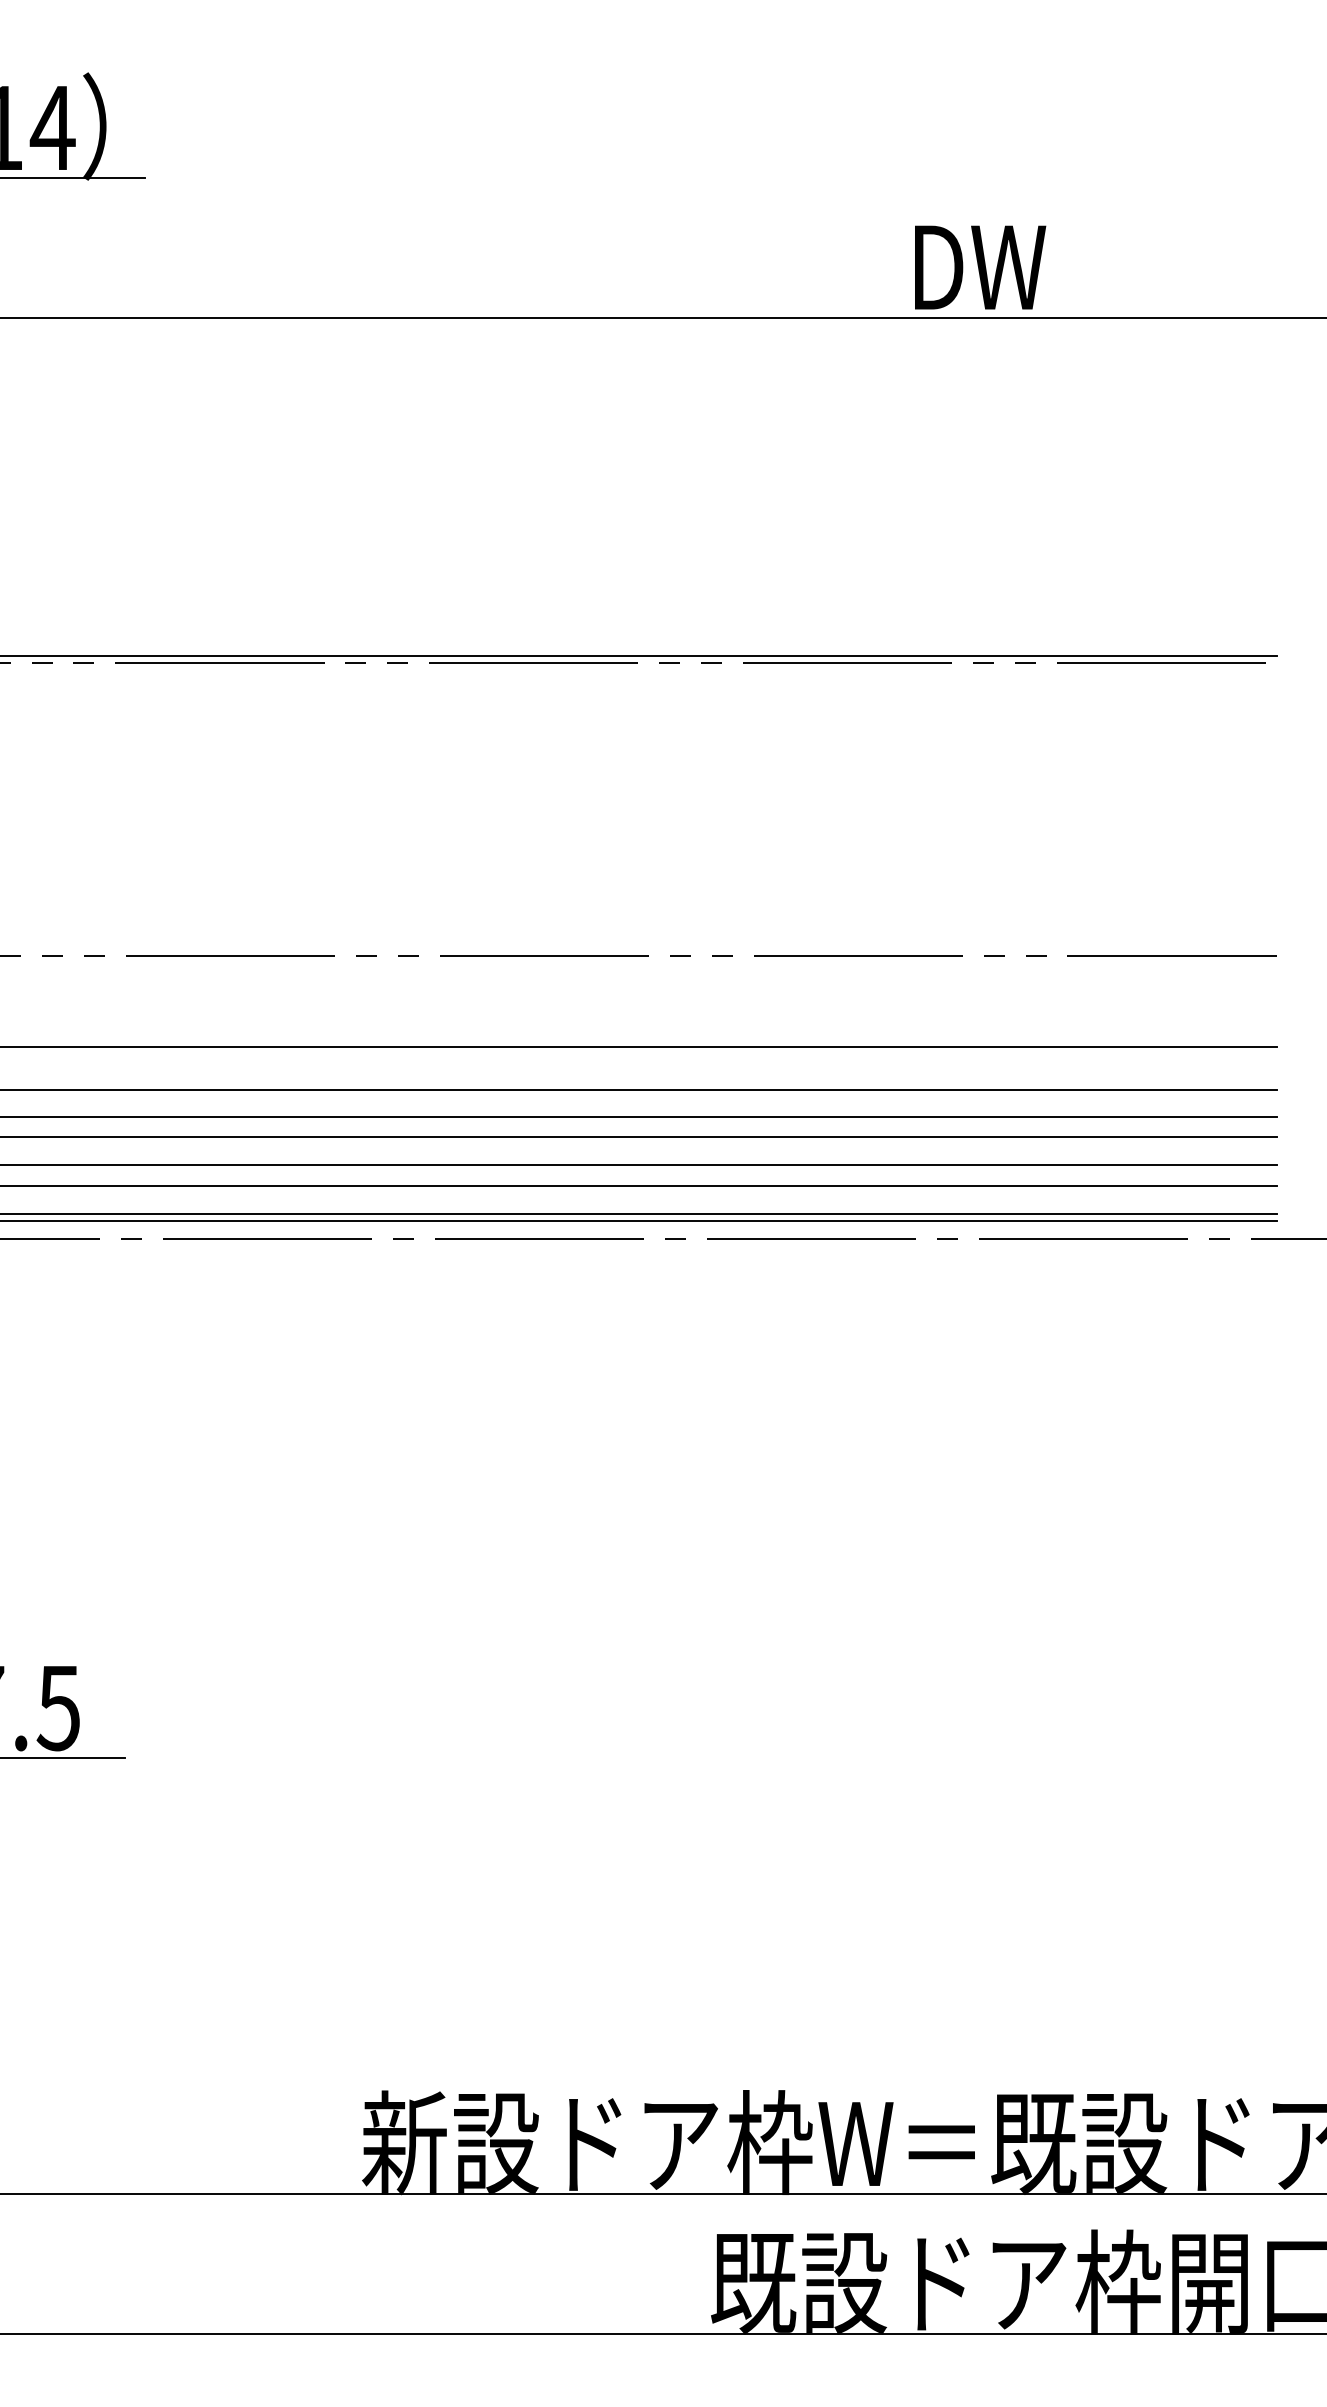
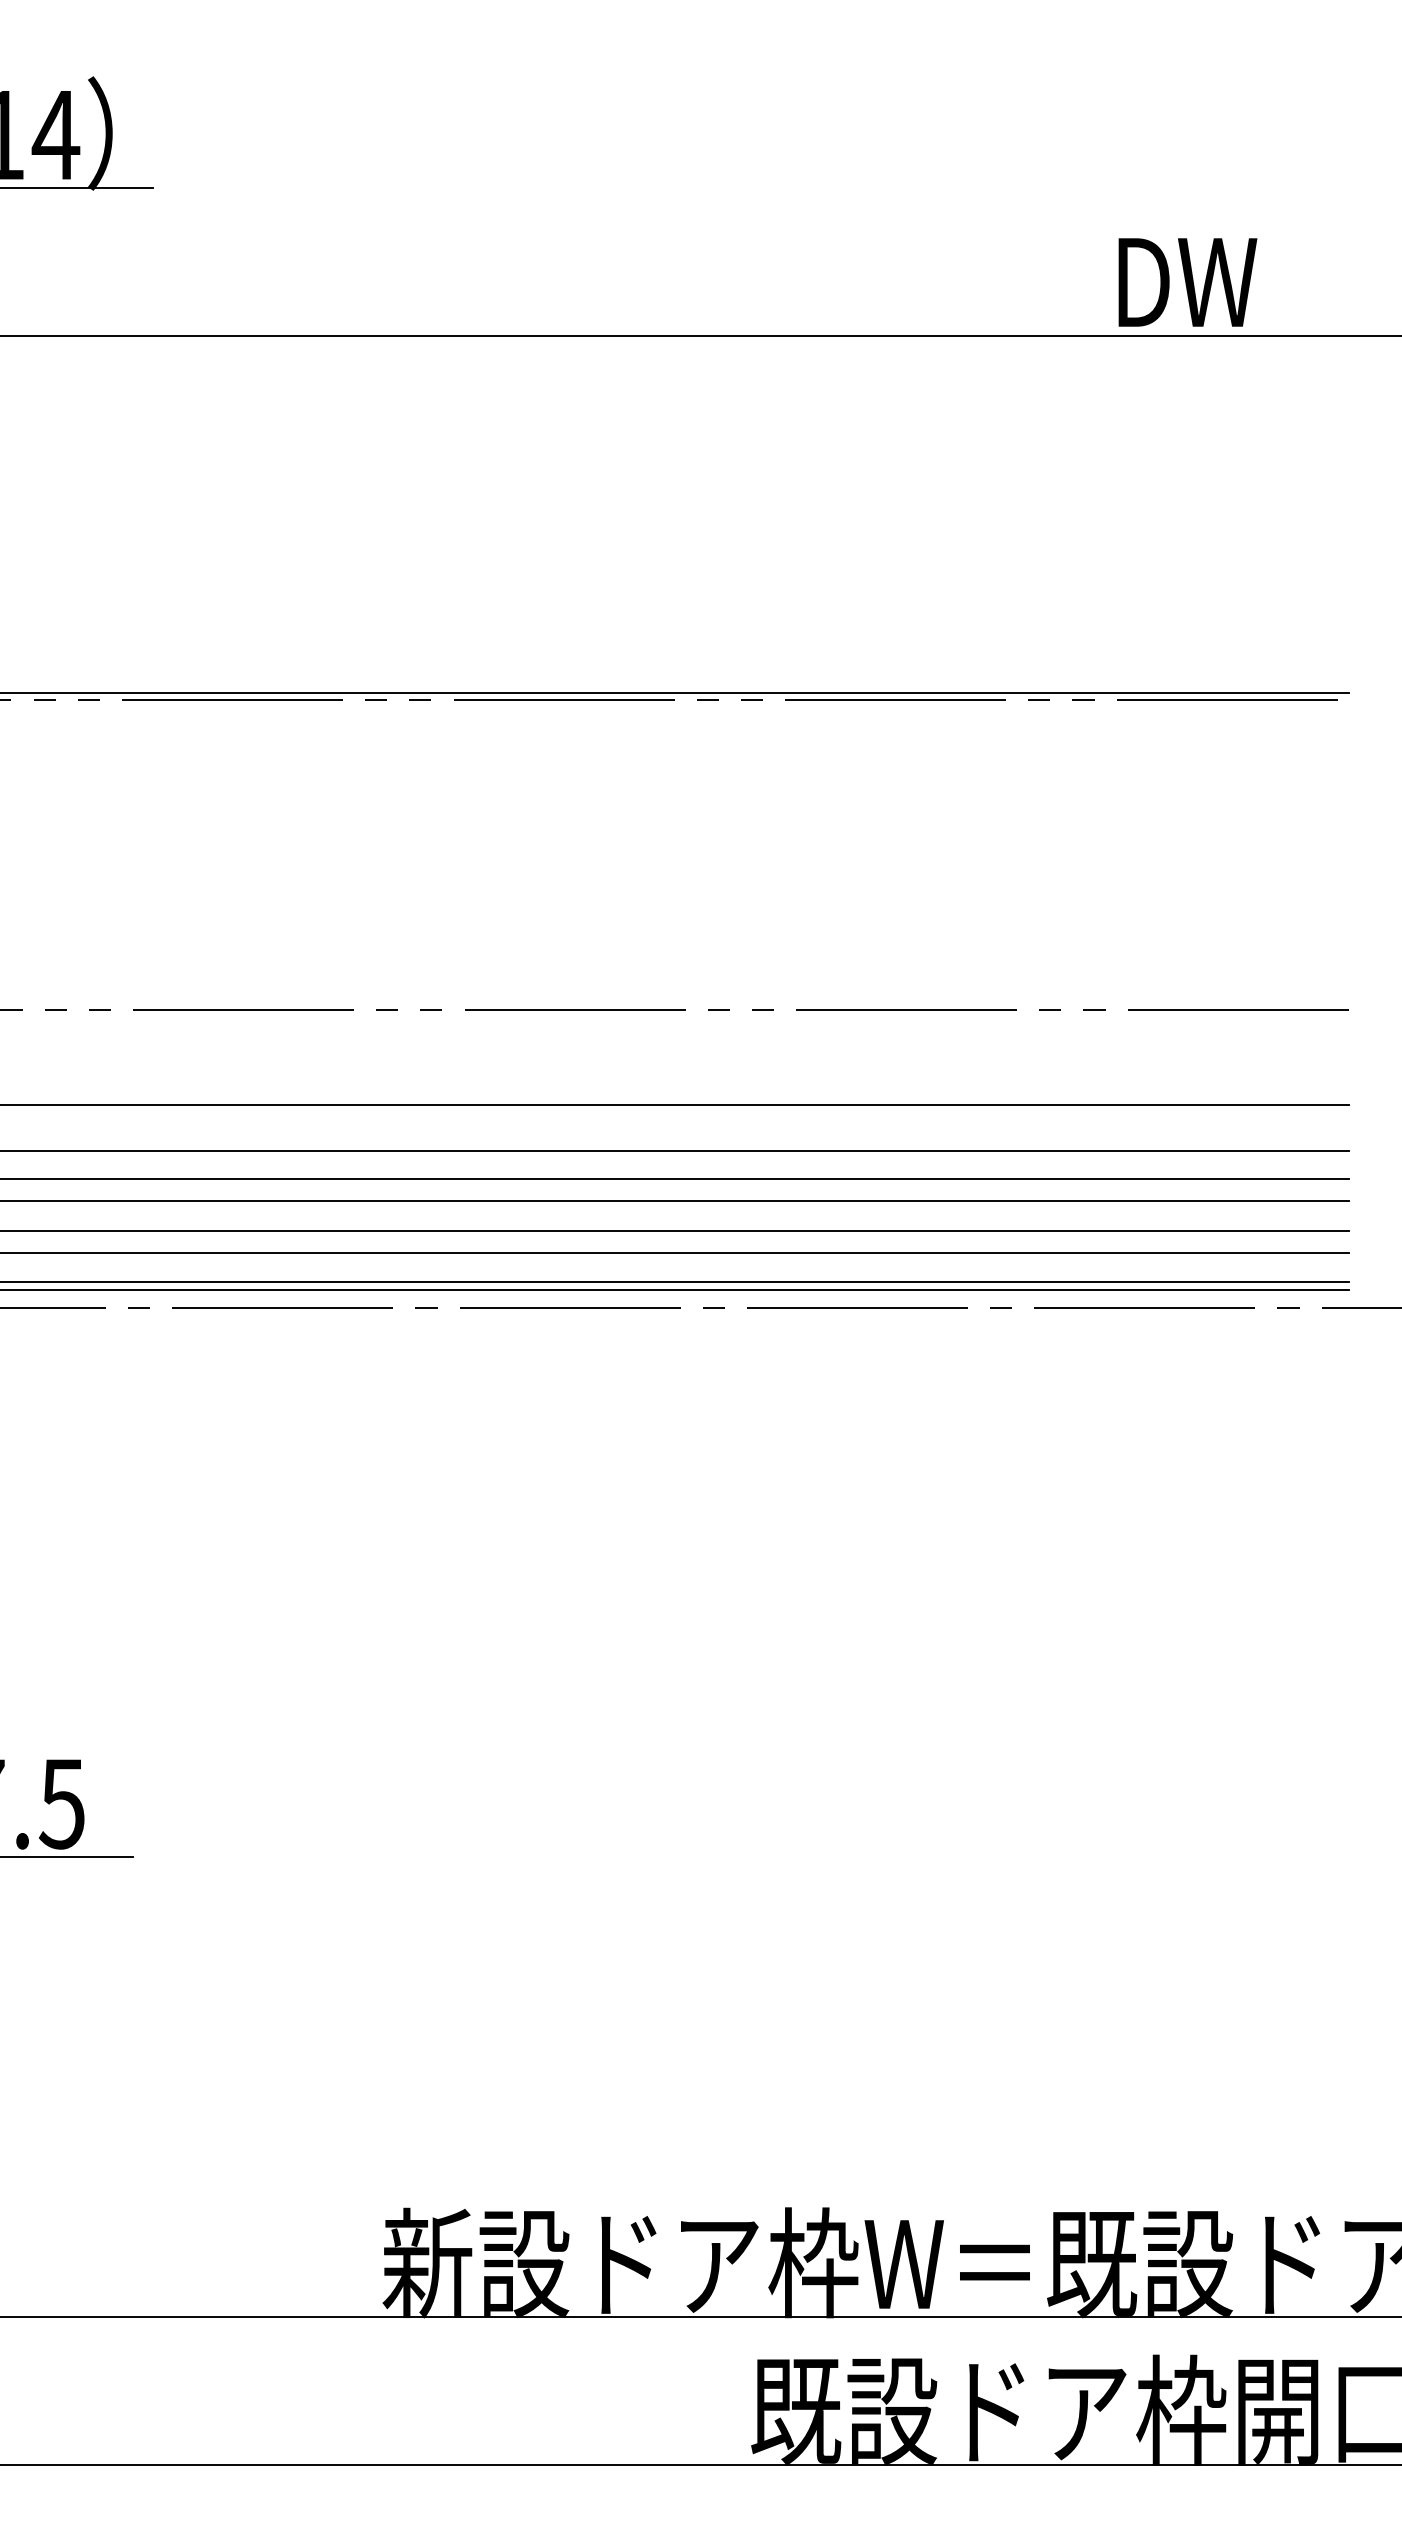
text: (980, 267) -> (1187, 282), moved

